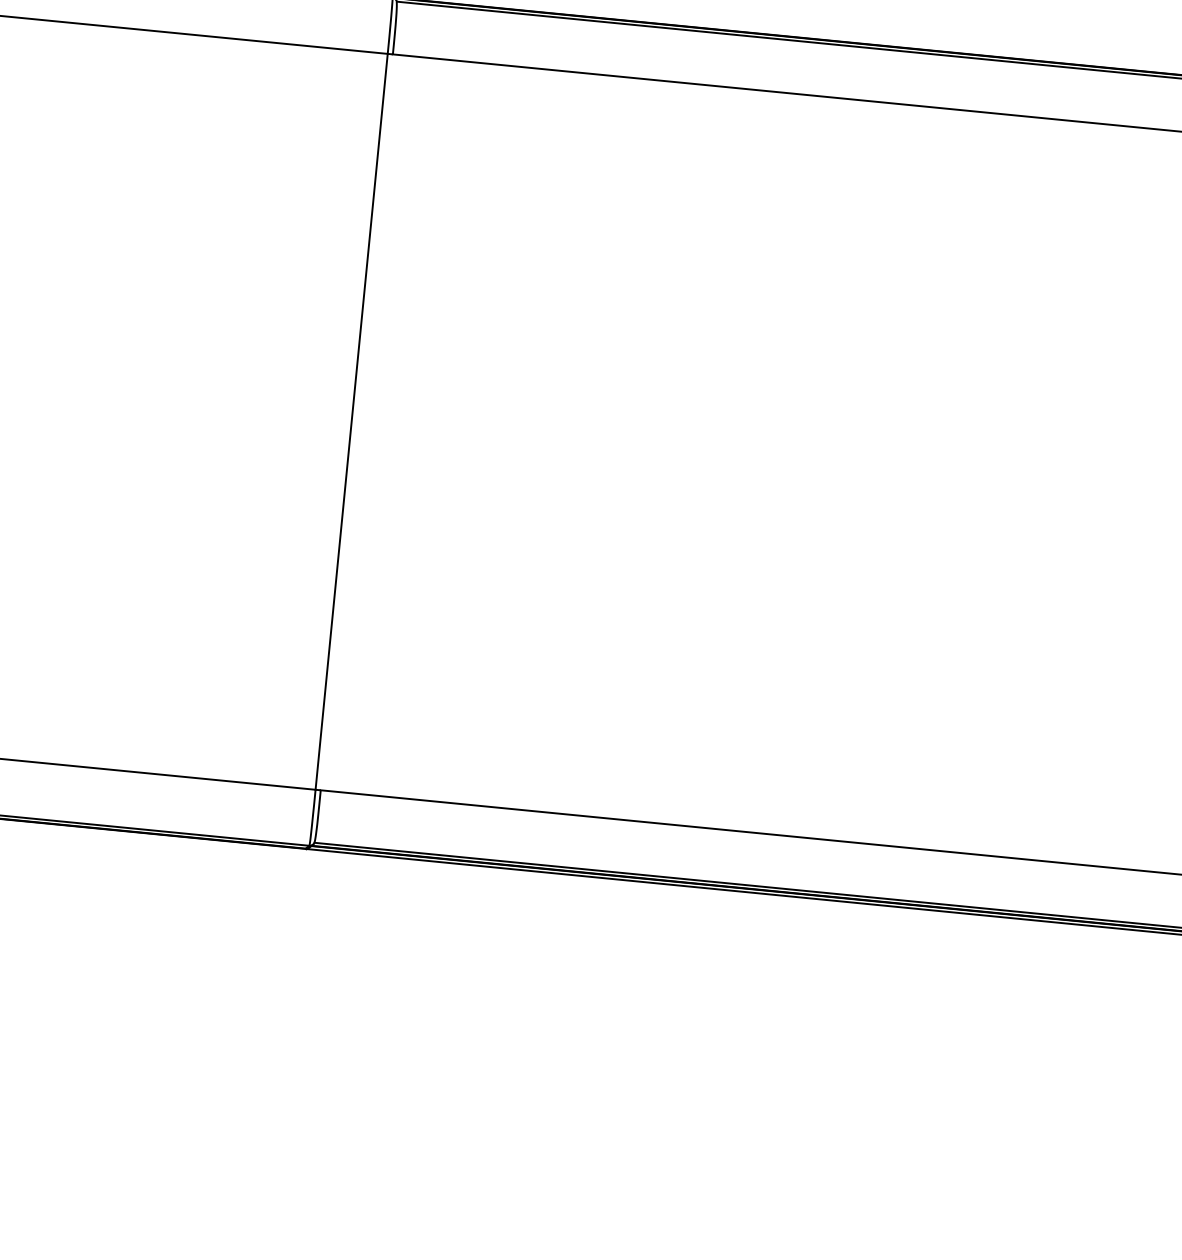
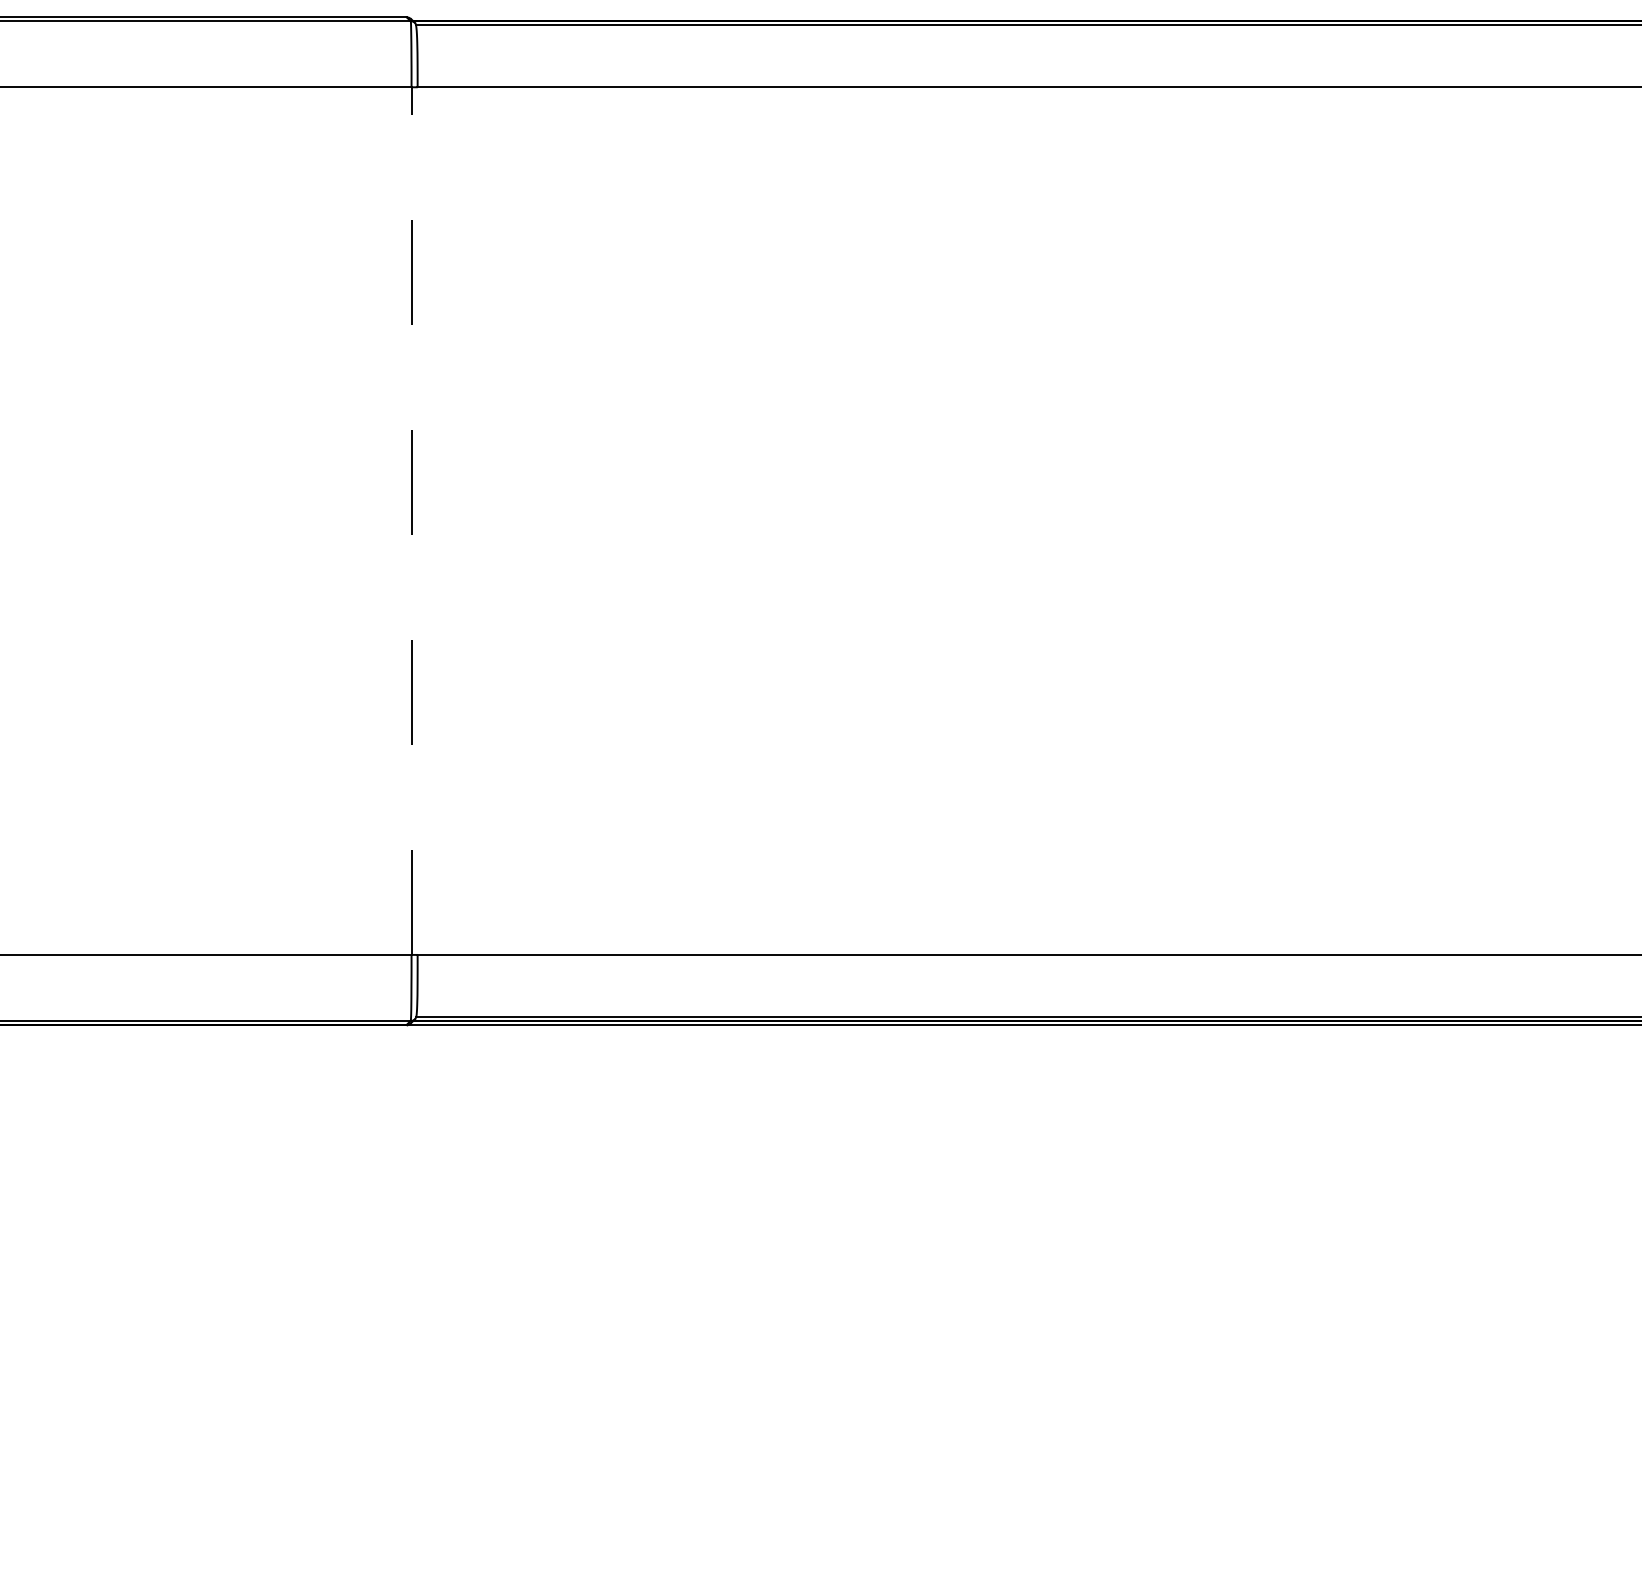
line: (351, 422) -> (411, 521), solid -> dashed

